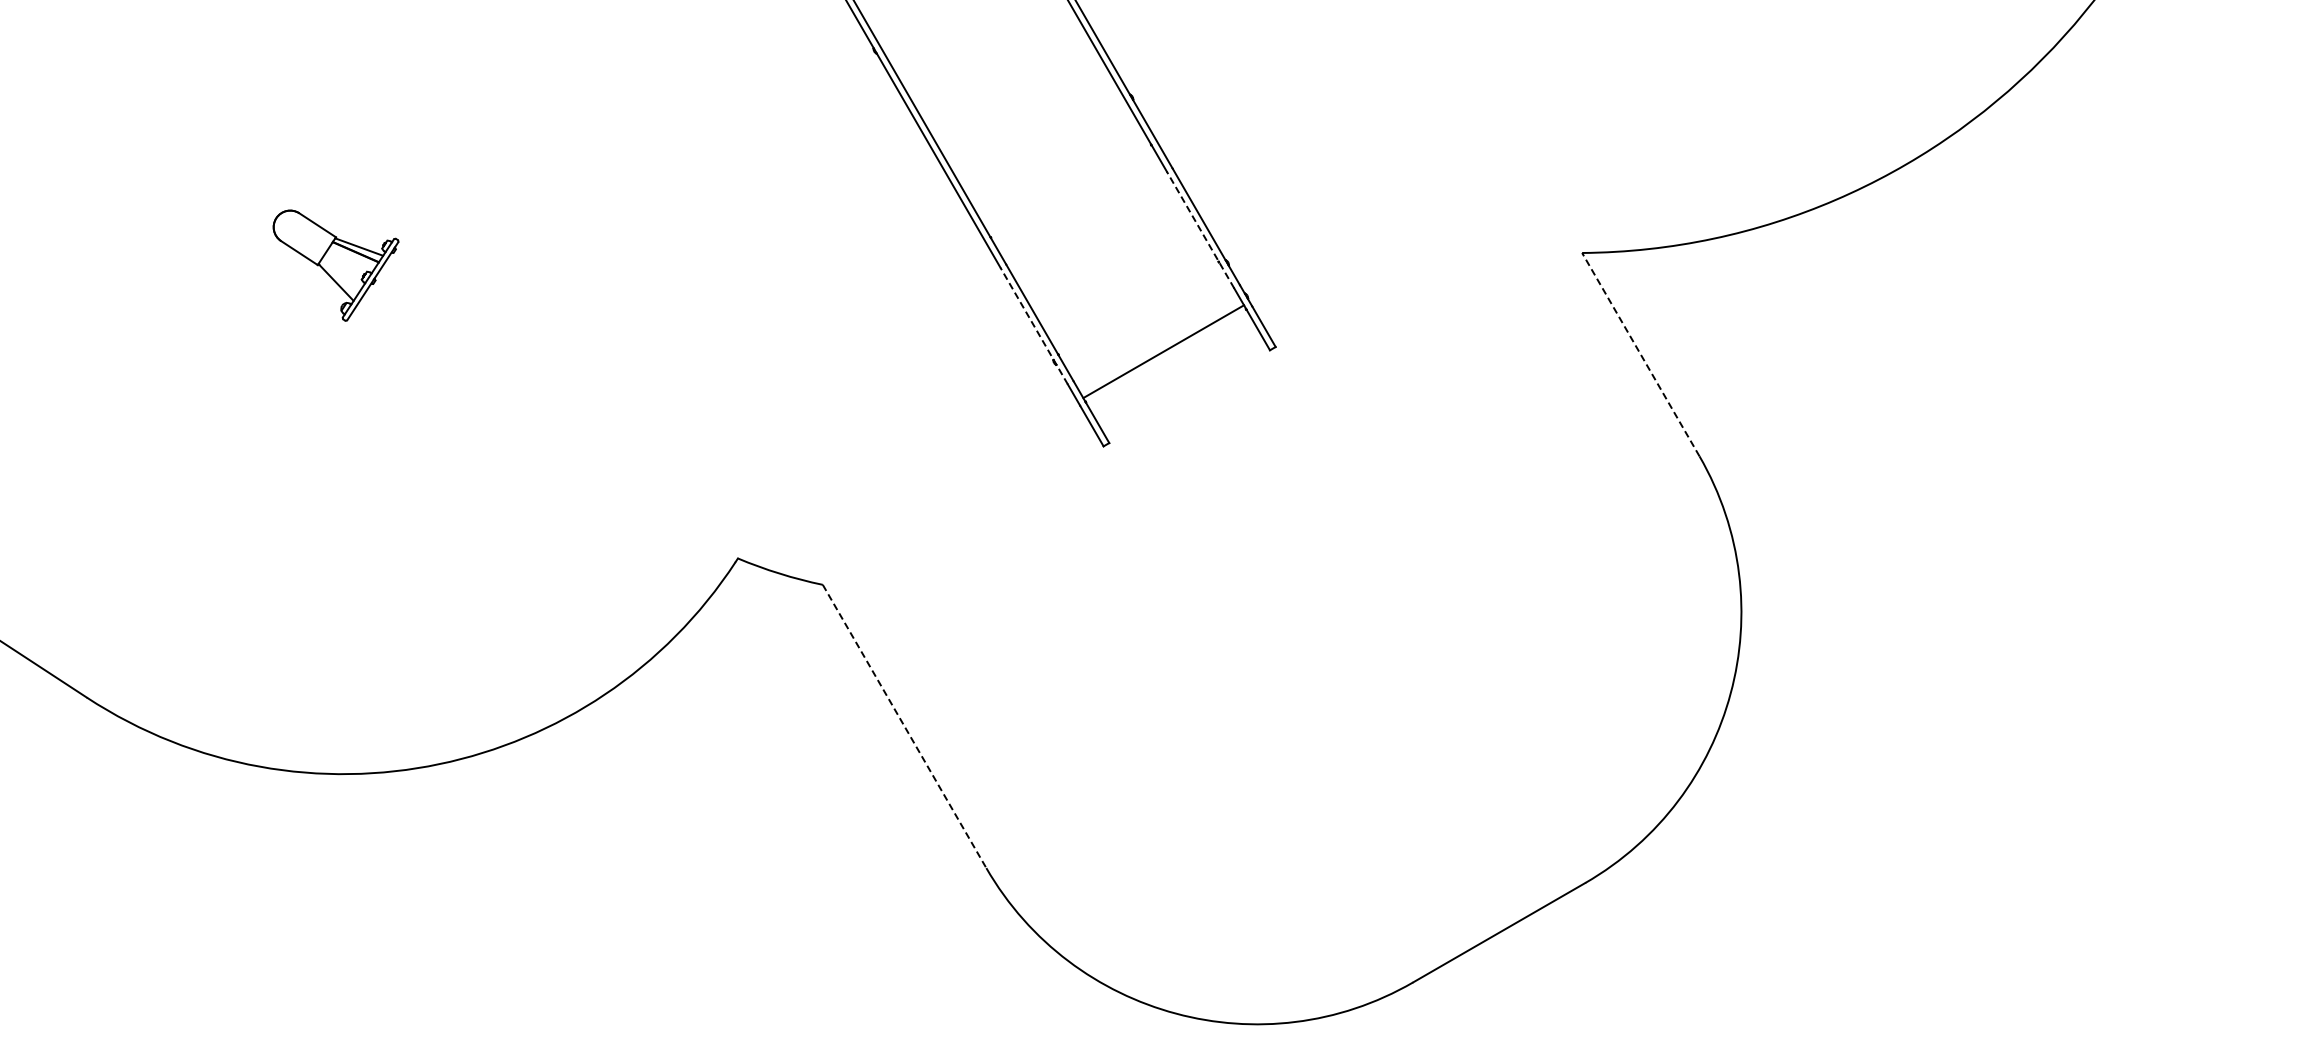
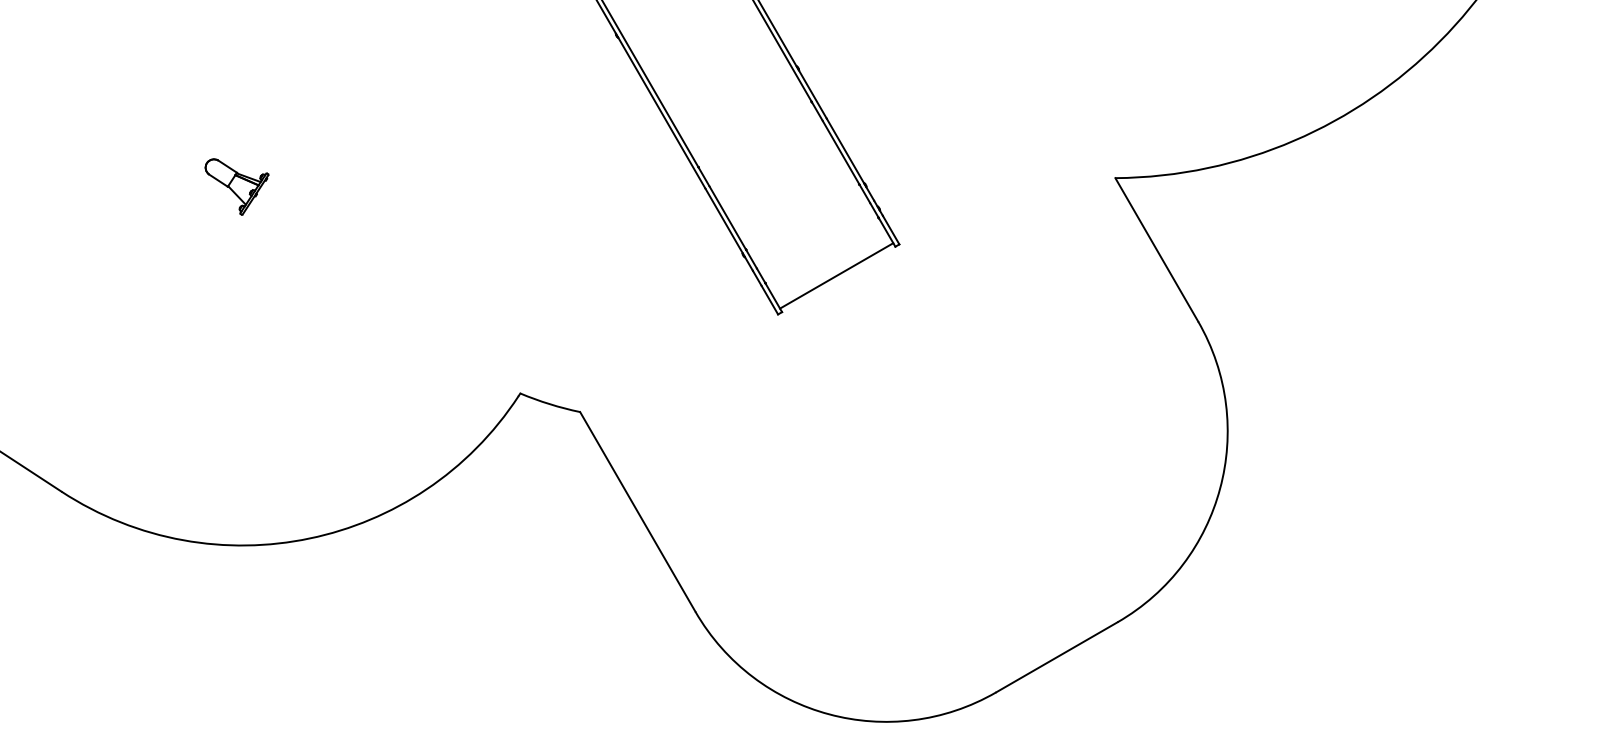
line: (1200, 229) -> (846, 161), dashed -> solid
part: (335, 265) -> (236, 186), size x0.71
line: (1033, 325) -> (728, 229), dashed -> solid
line: (1163, 351) -> (836, 275), moved
line: (1640, 354) -> (1156, 249), dashed -> solid
line: (904, 726) -> (637, 511), dashed -> solid

